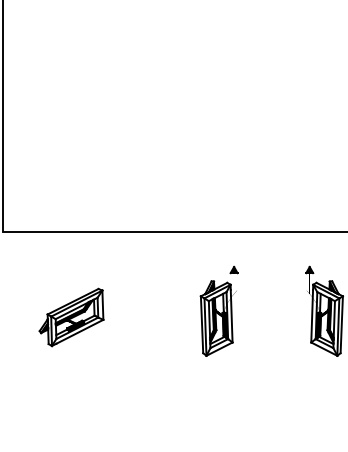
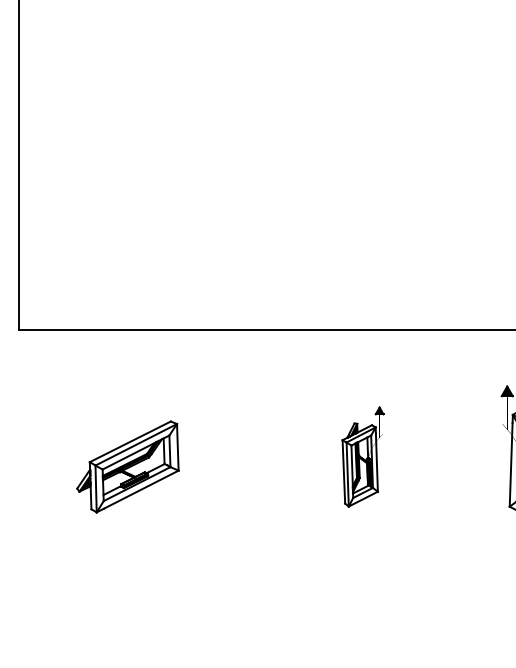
part: (218, 310) -> (361, 455), size x0.7

